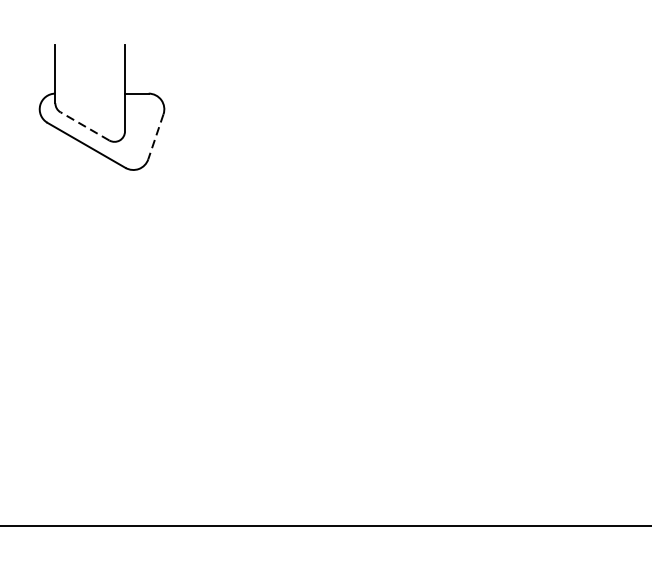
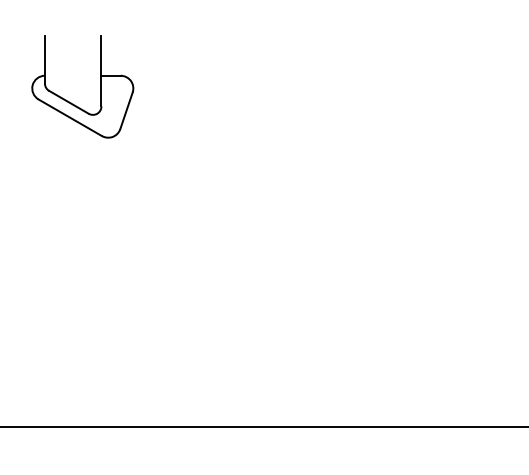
line: (84, 126) -> (68, 102), dashed -> solid
line: (155, 137) -> (126, 111), dashed -> solid

